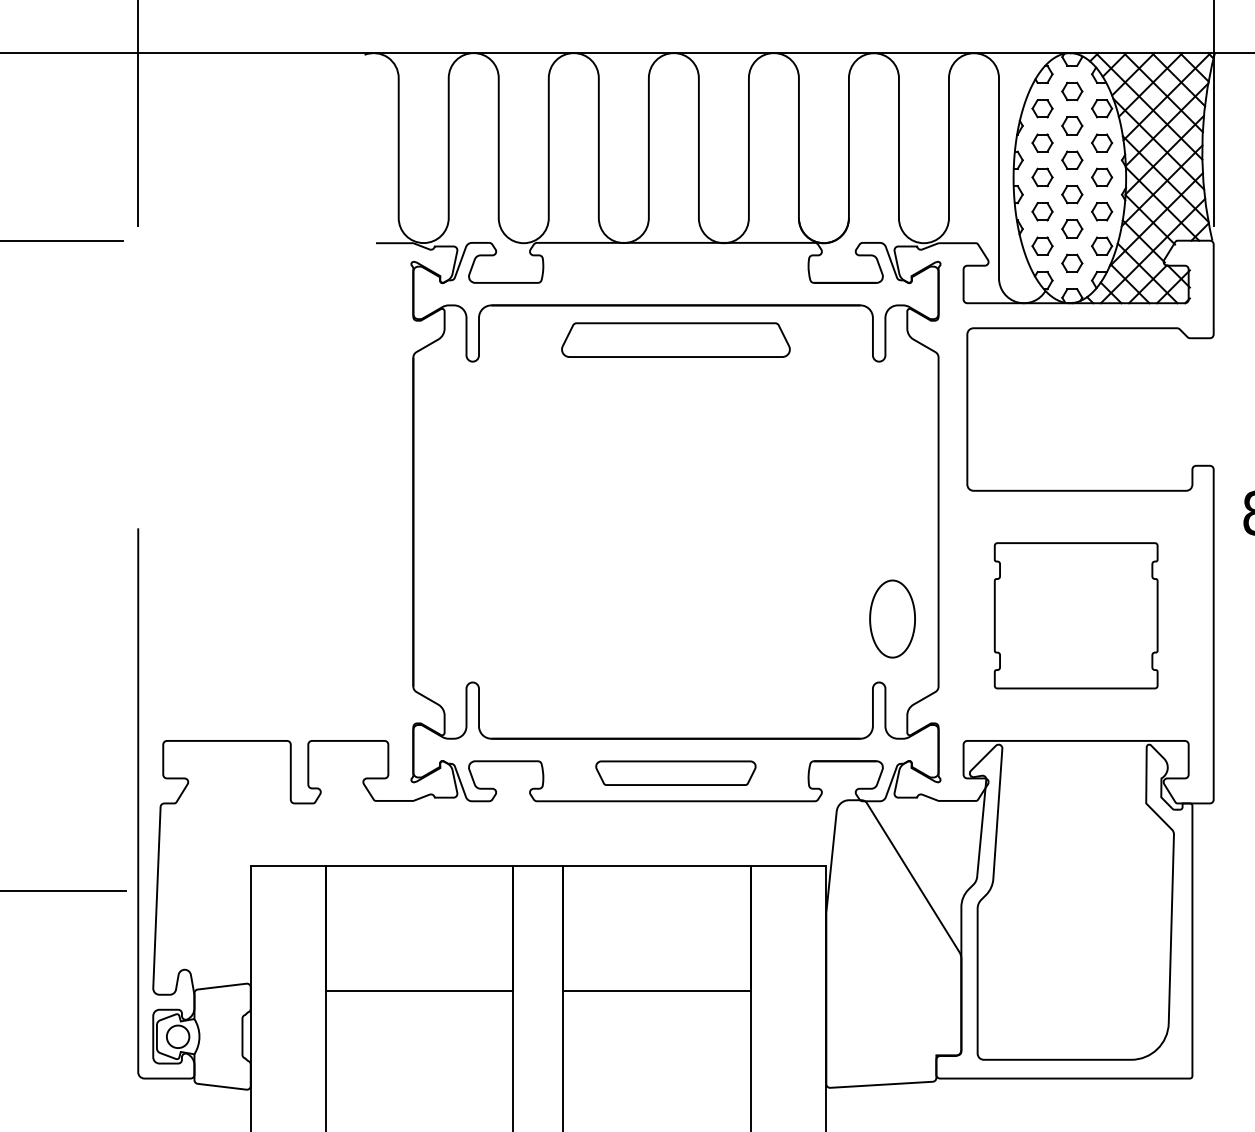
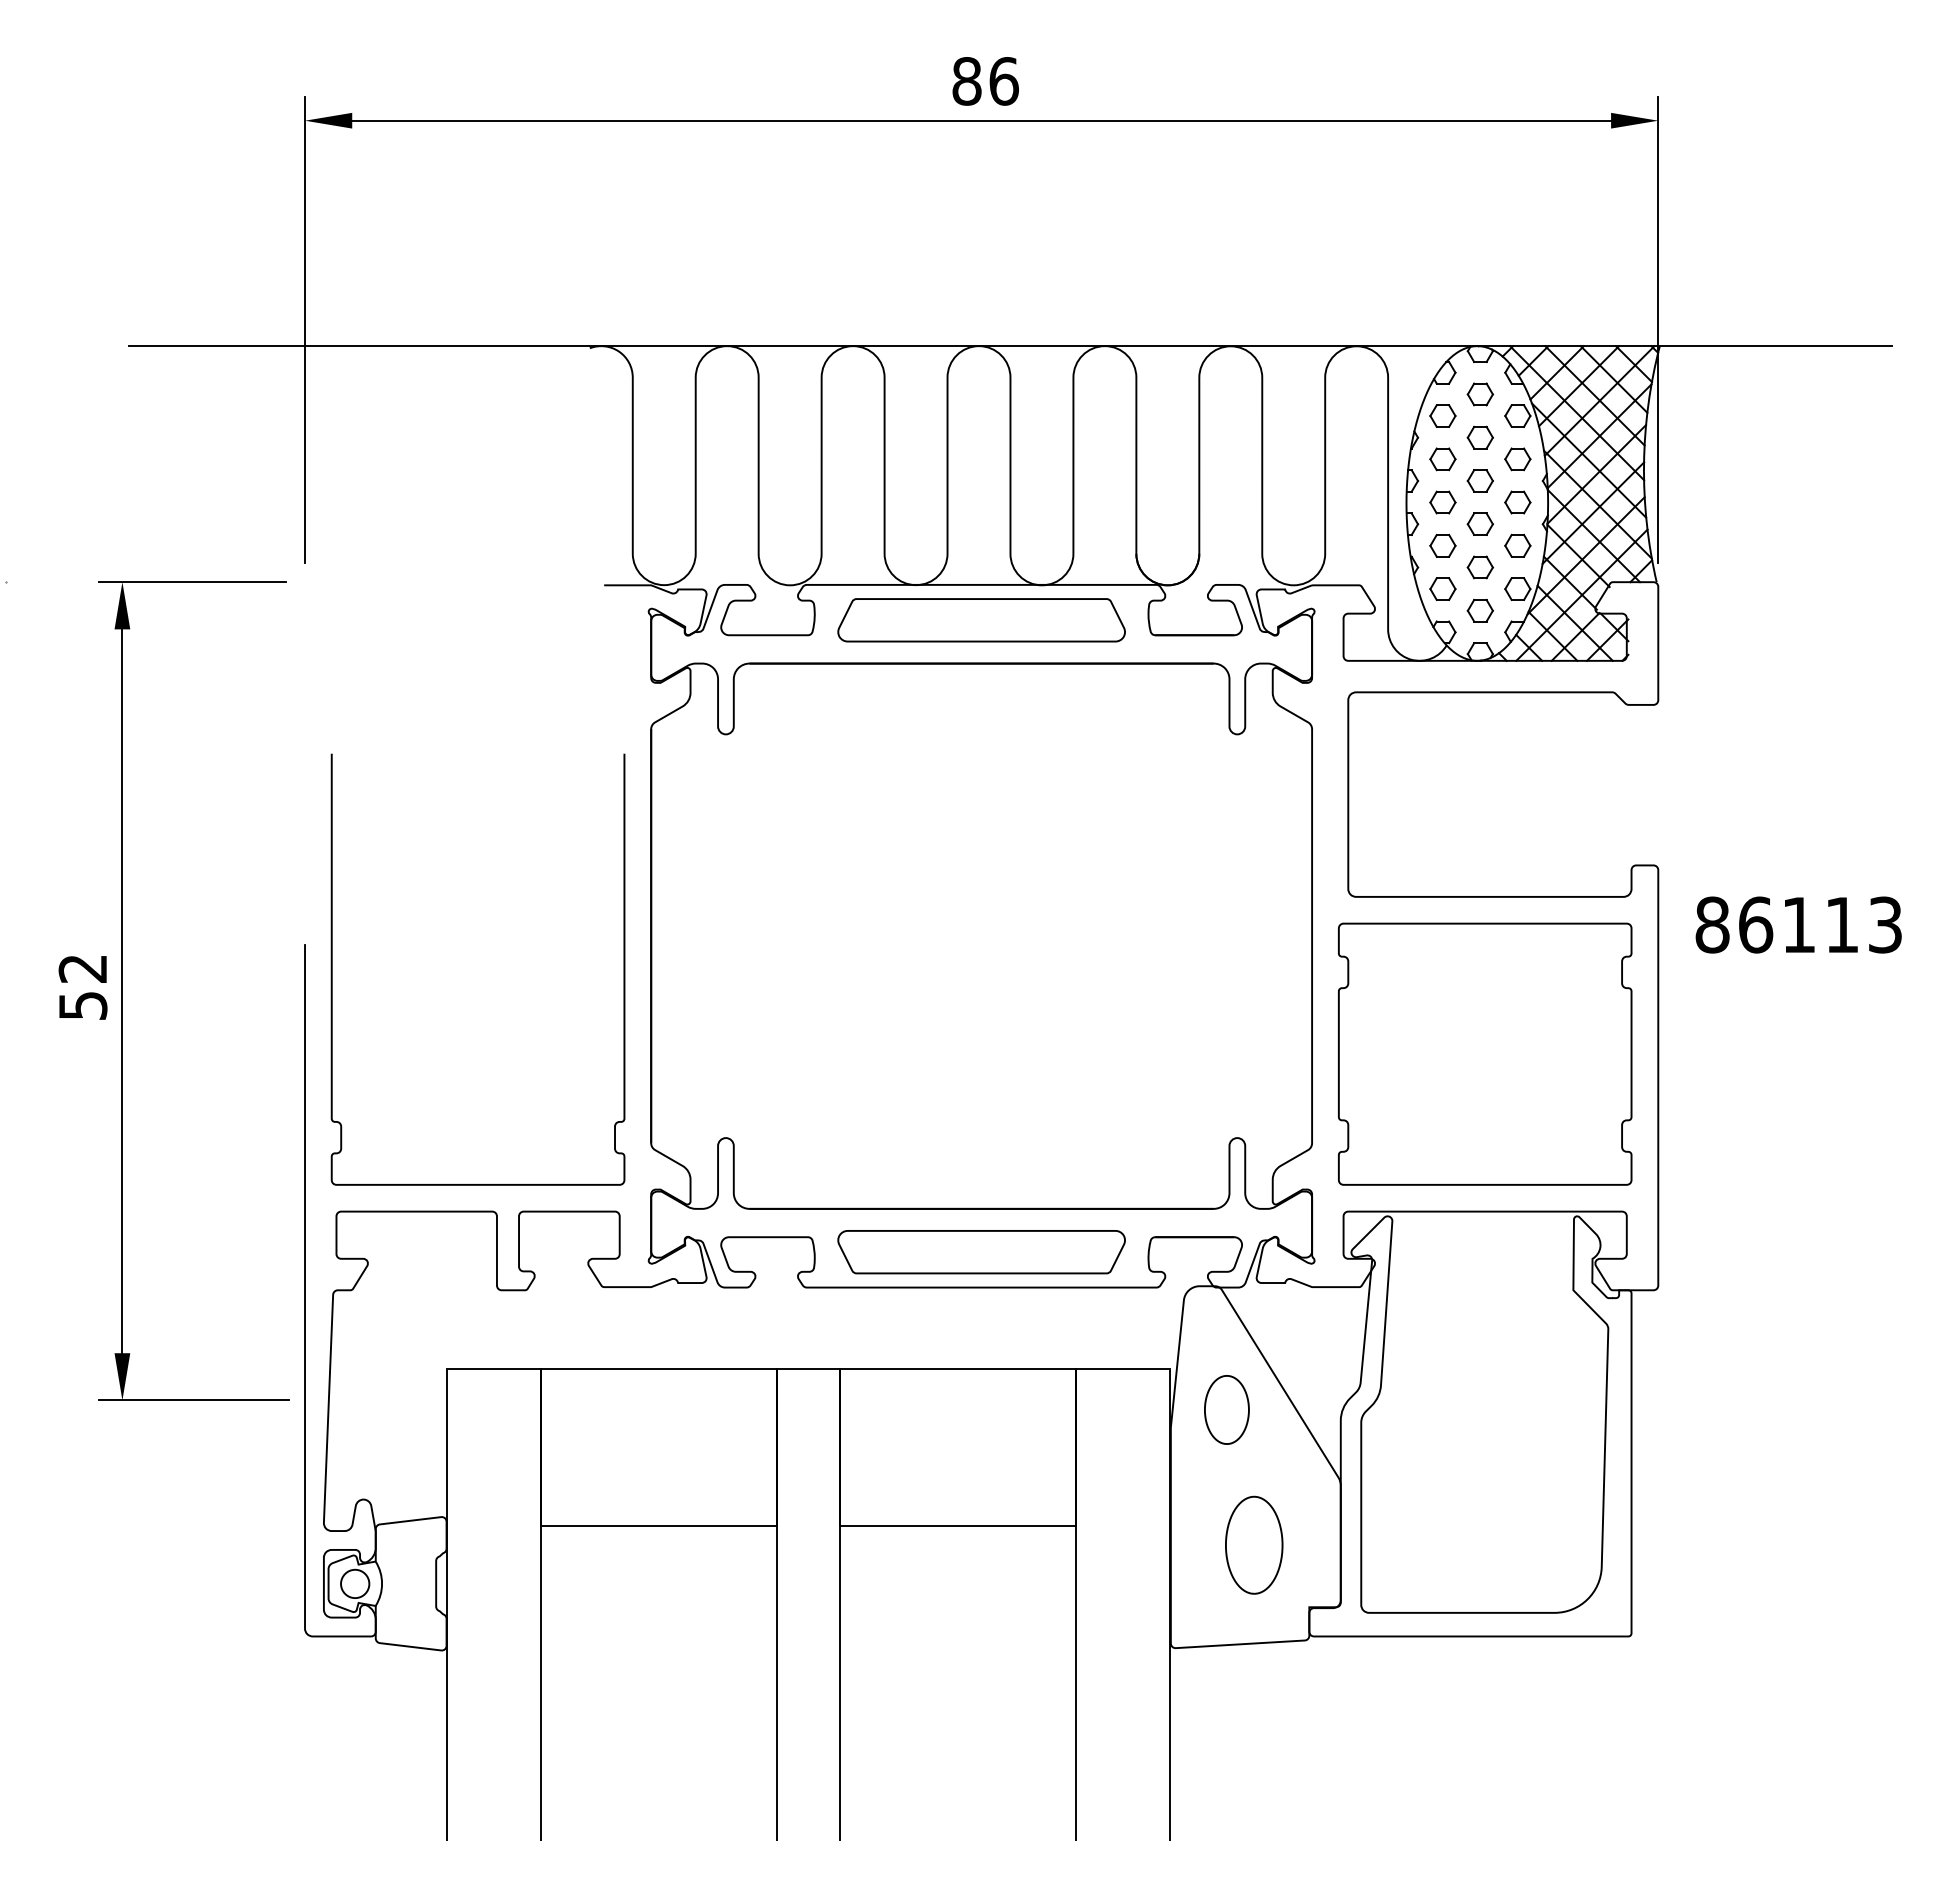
part: (675, 340) -> (981, 620), moved
curve: (160, 548) -> (332, 969), added
part: (1076, 615) -> (1485, 1053), size x1.43
part: (892, 618) -> (1254, 1544), moved
part: (675, 773) -> (981, 1252), size x1.43
part: (870, 898) -> (1226, 1409), added

